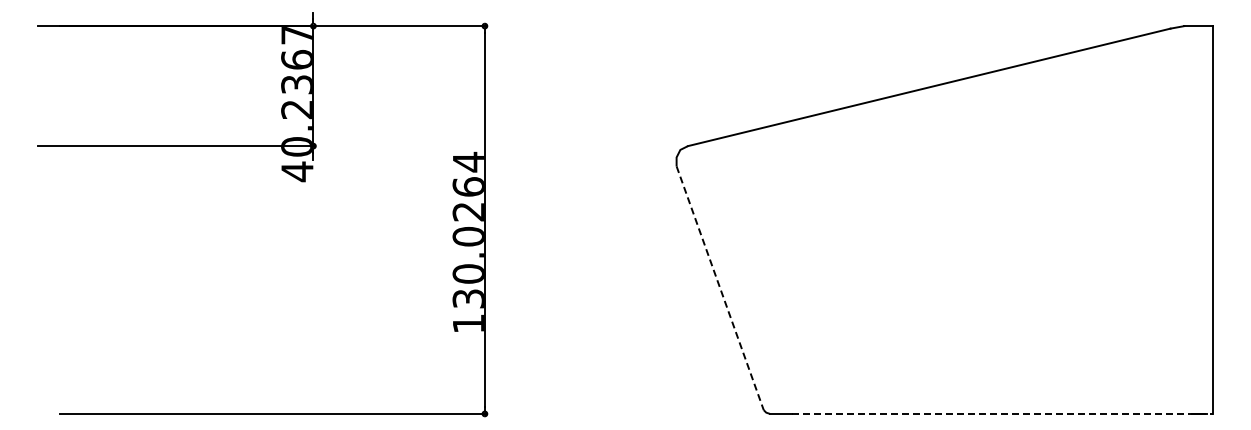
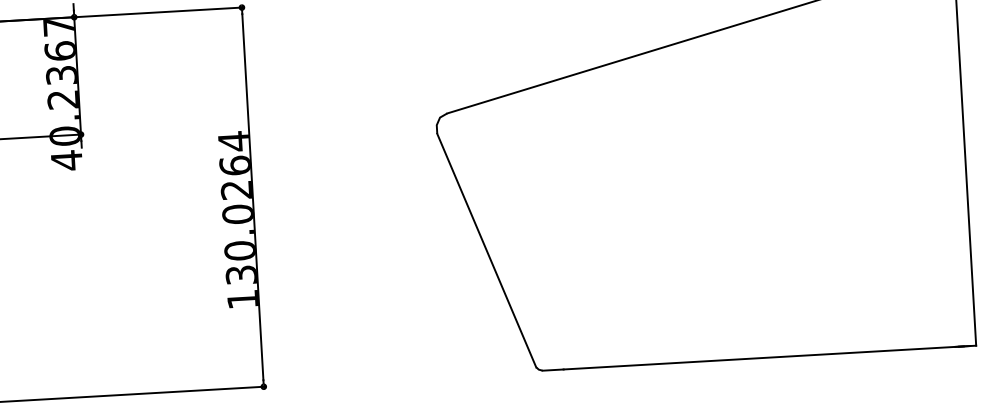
line: (720, 288) -> (487, 250), dashed -> solid
line: (1002, 413) -> (769, 357), dashed -> solid

